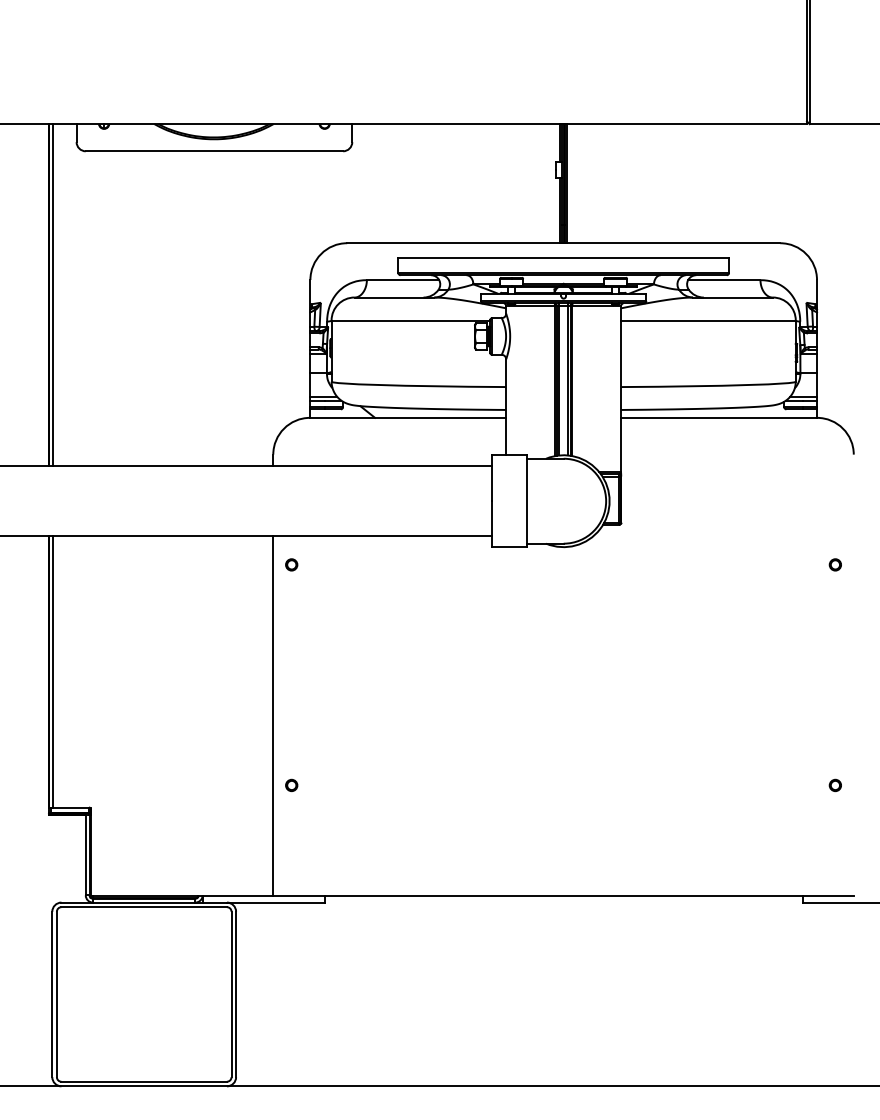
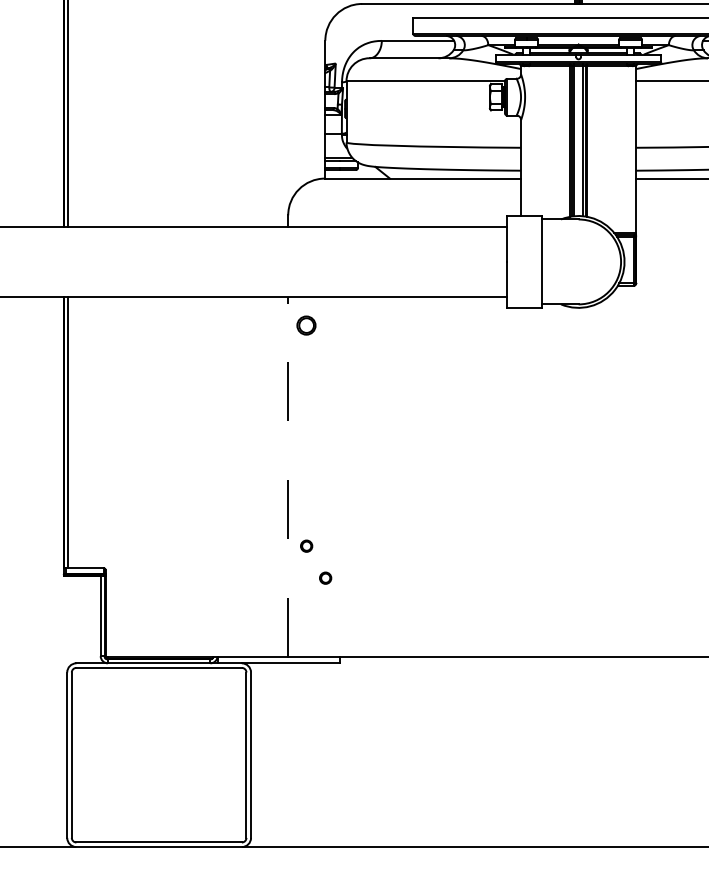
circle: (291, 564) -> (306, 325), size x1.6
line: (273, 715) -> (288, 476), solid -> dashed
part: (310, 817) -> (325, 578), added

